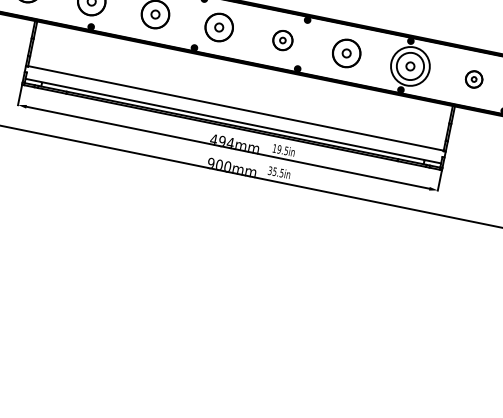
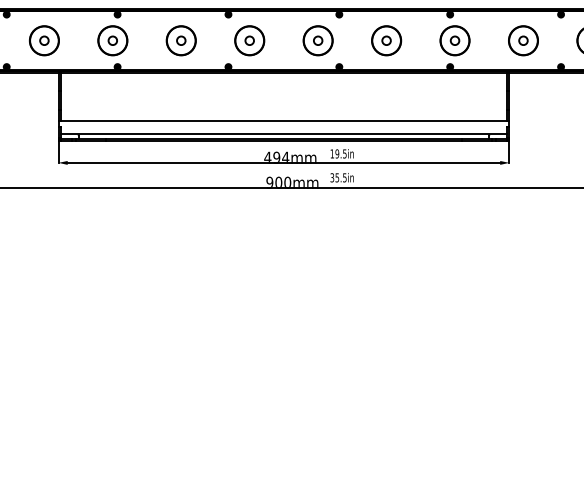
part: (282, 40) -> (317, 40), size x1.43
circle: (409, 66) -> (454, 40), size x0.71
part: (474, 79) -> (523, 40), size x1.67

